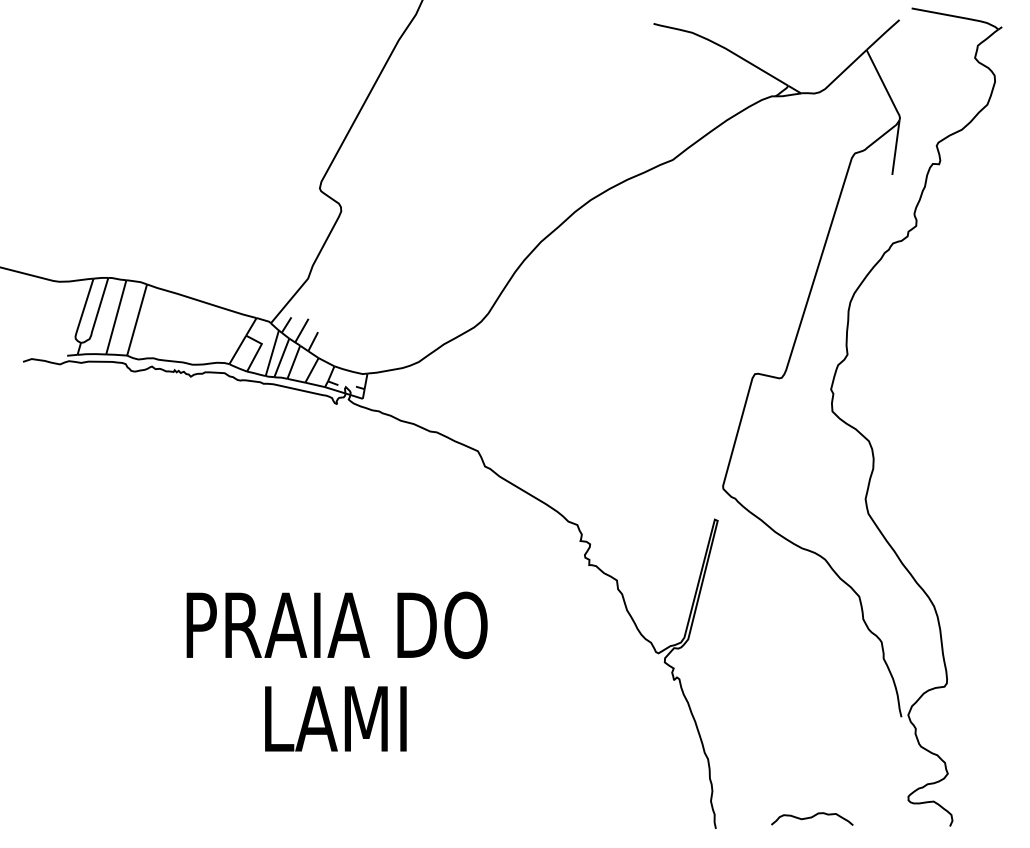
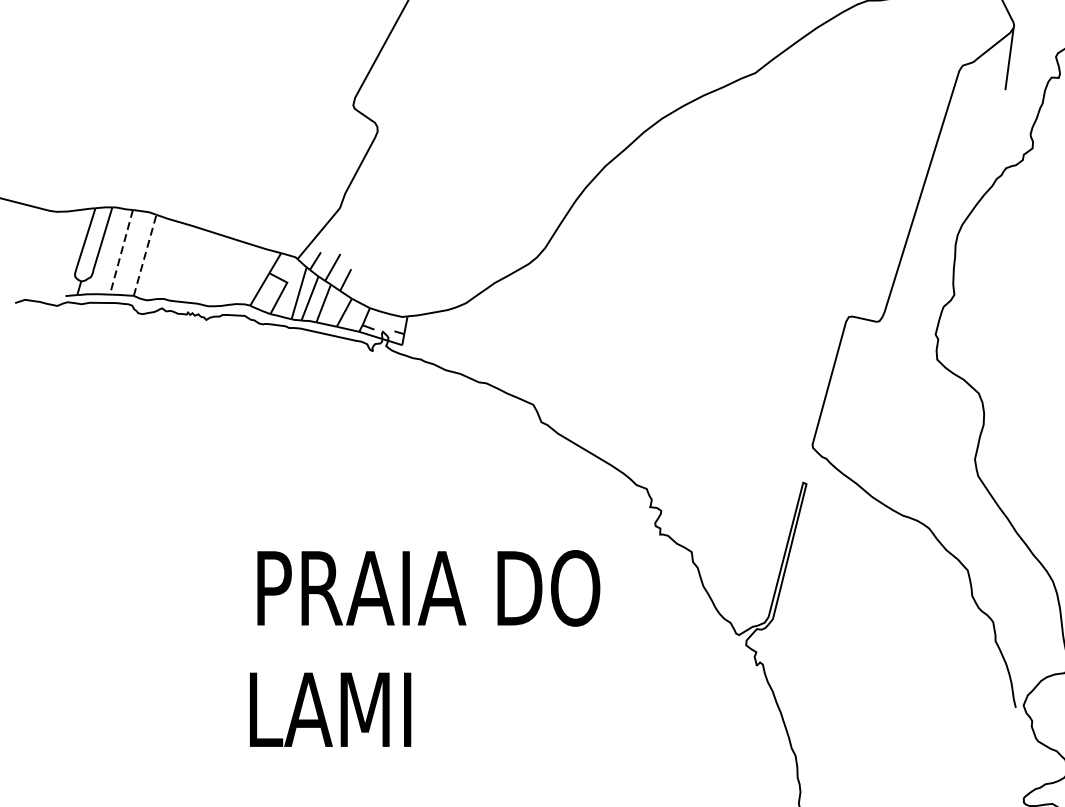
line: (116, 317) -> (121, 252), solid -> dashed
line: (137, 320) -> (145, 255), solid -> dashed
text: (336, 625) -> (428, 588), moved
text: (335, 718) -> (330, 709), moved

